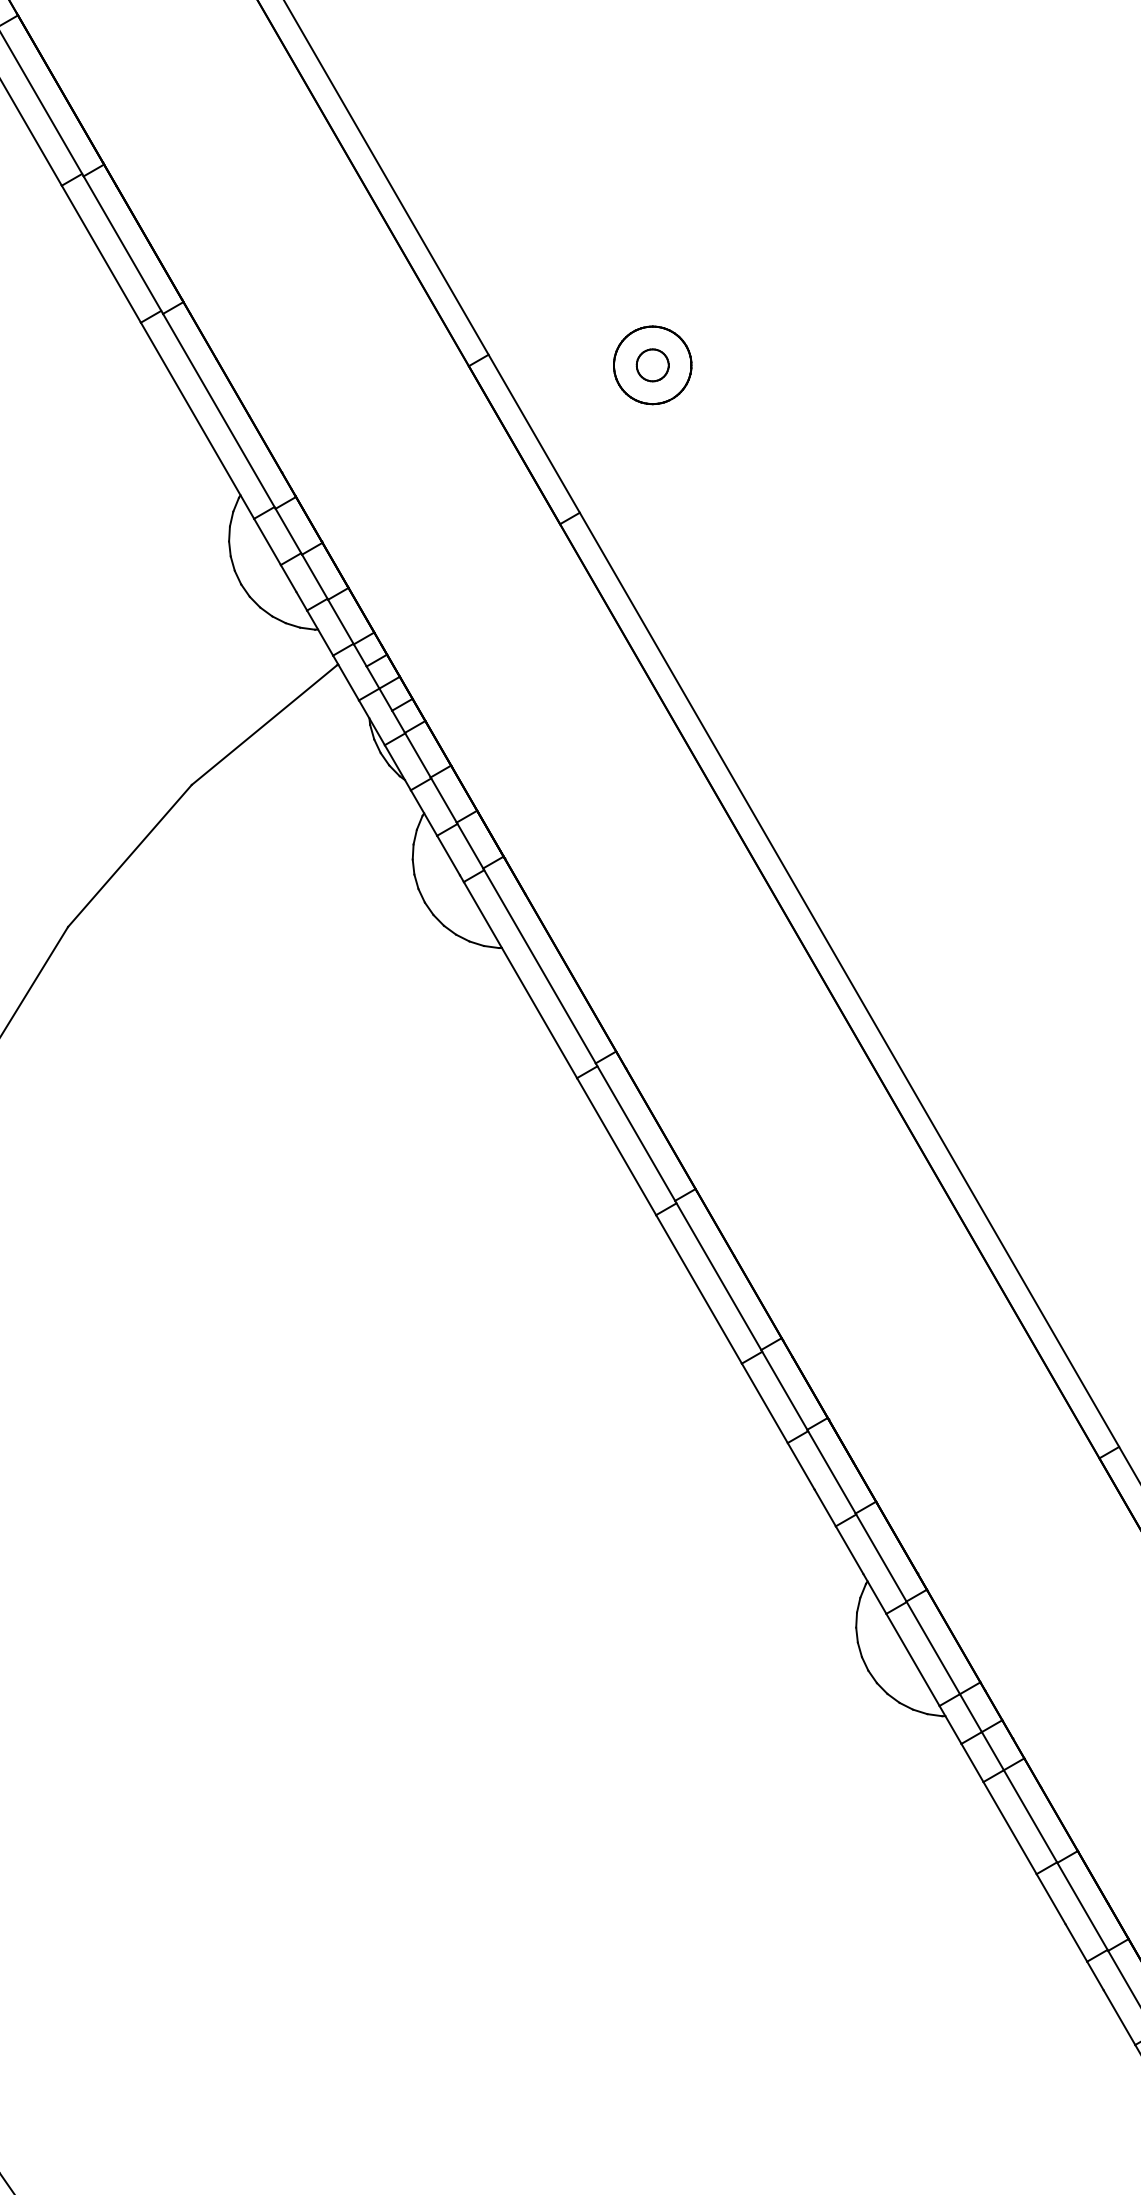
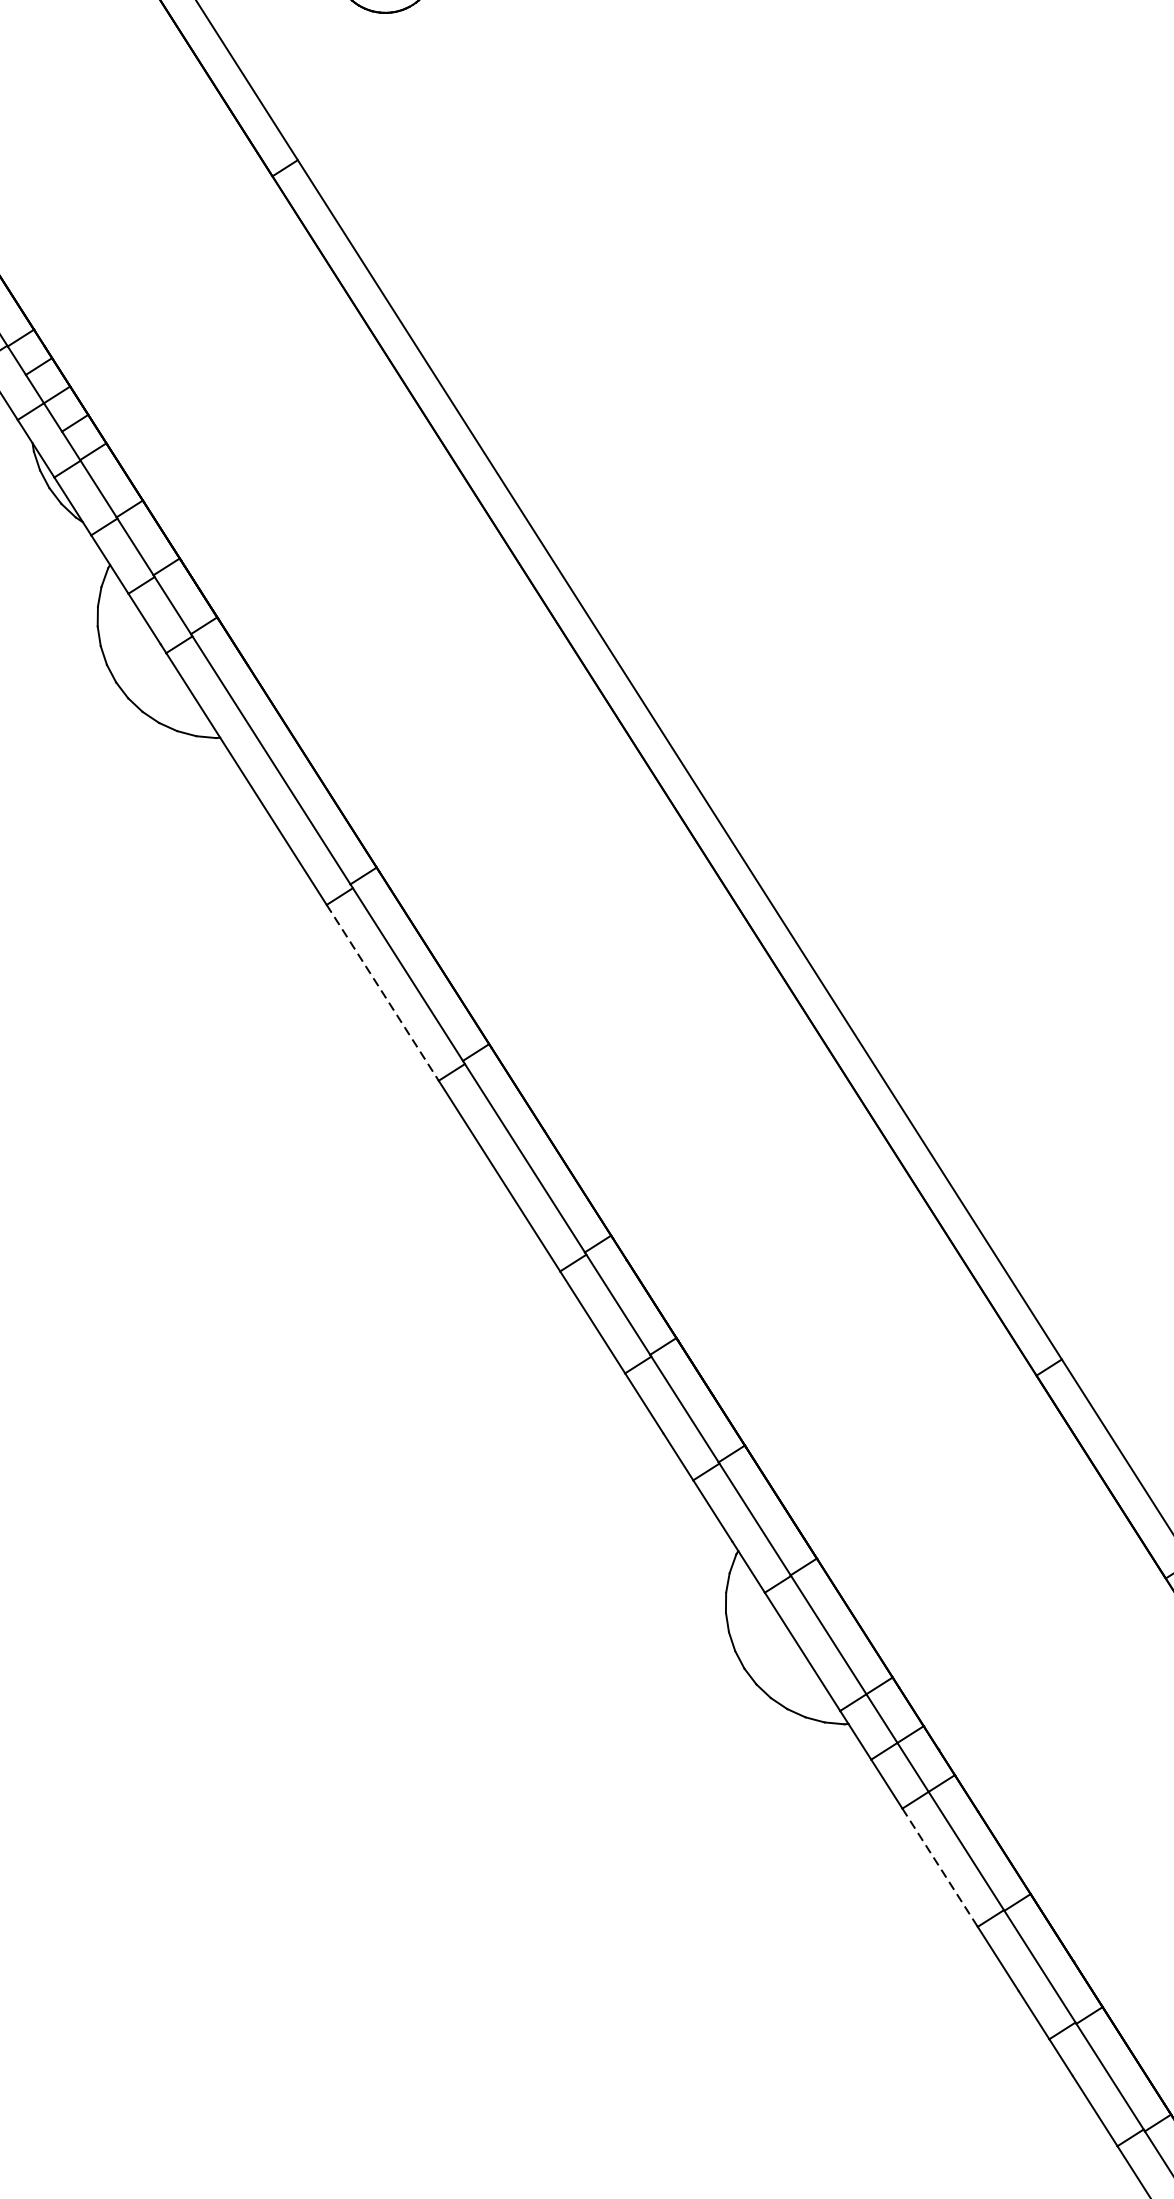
line: (616, 1147) -> (382, 994), solid -> dashed
line: (1010, 1828) -> (940, 1868), solid -> dashed

